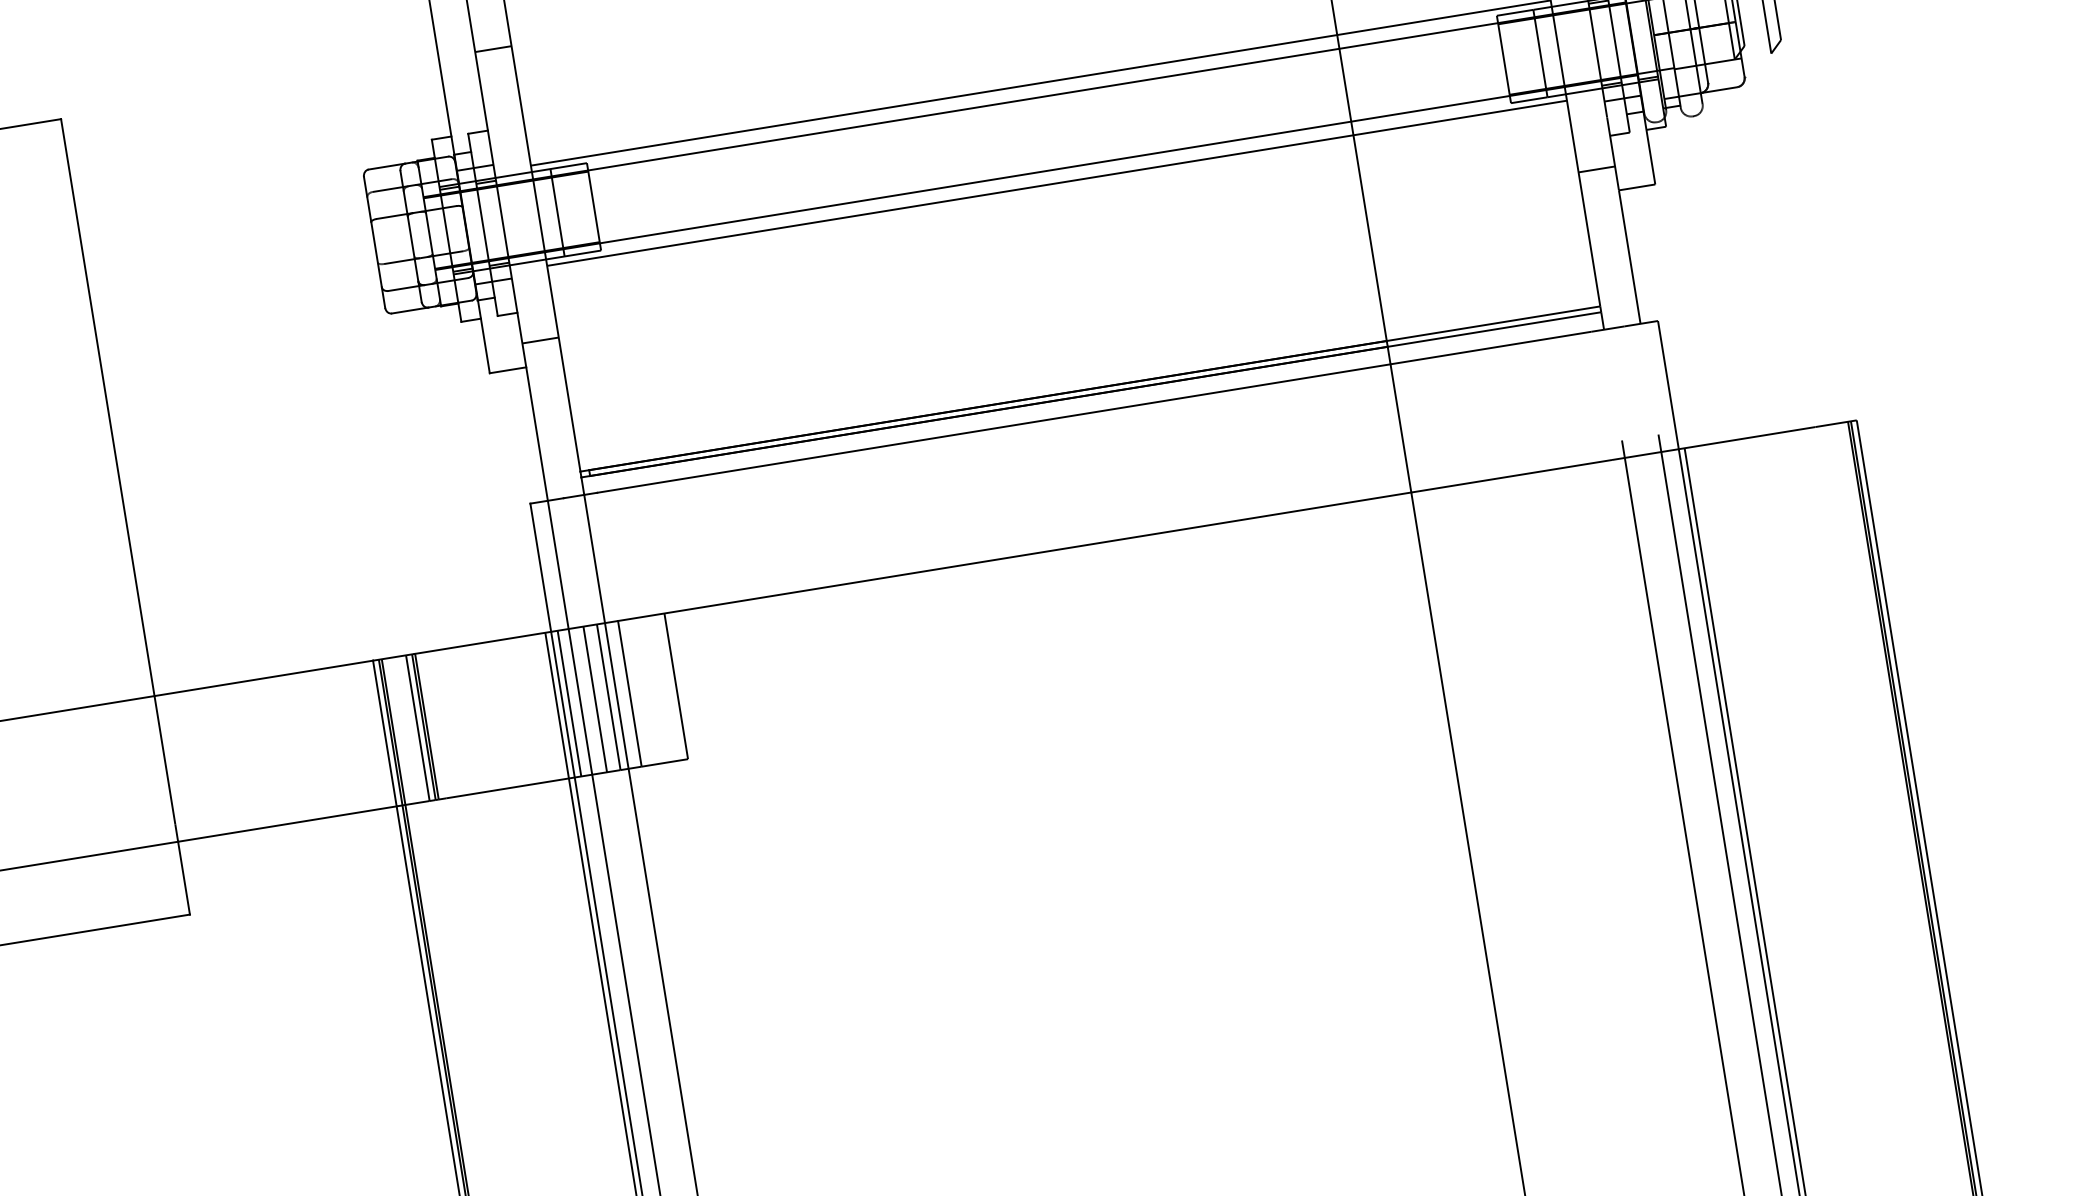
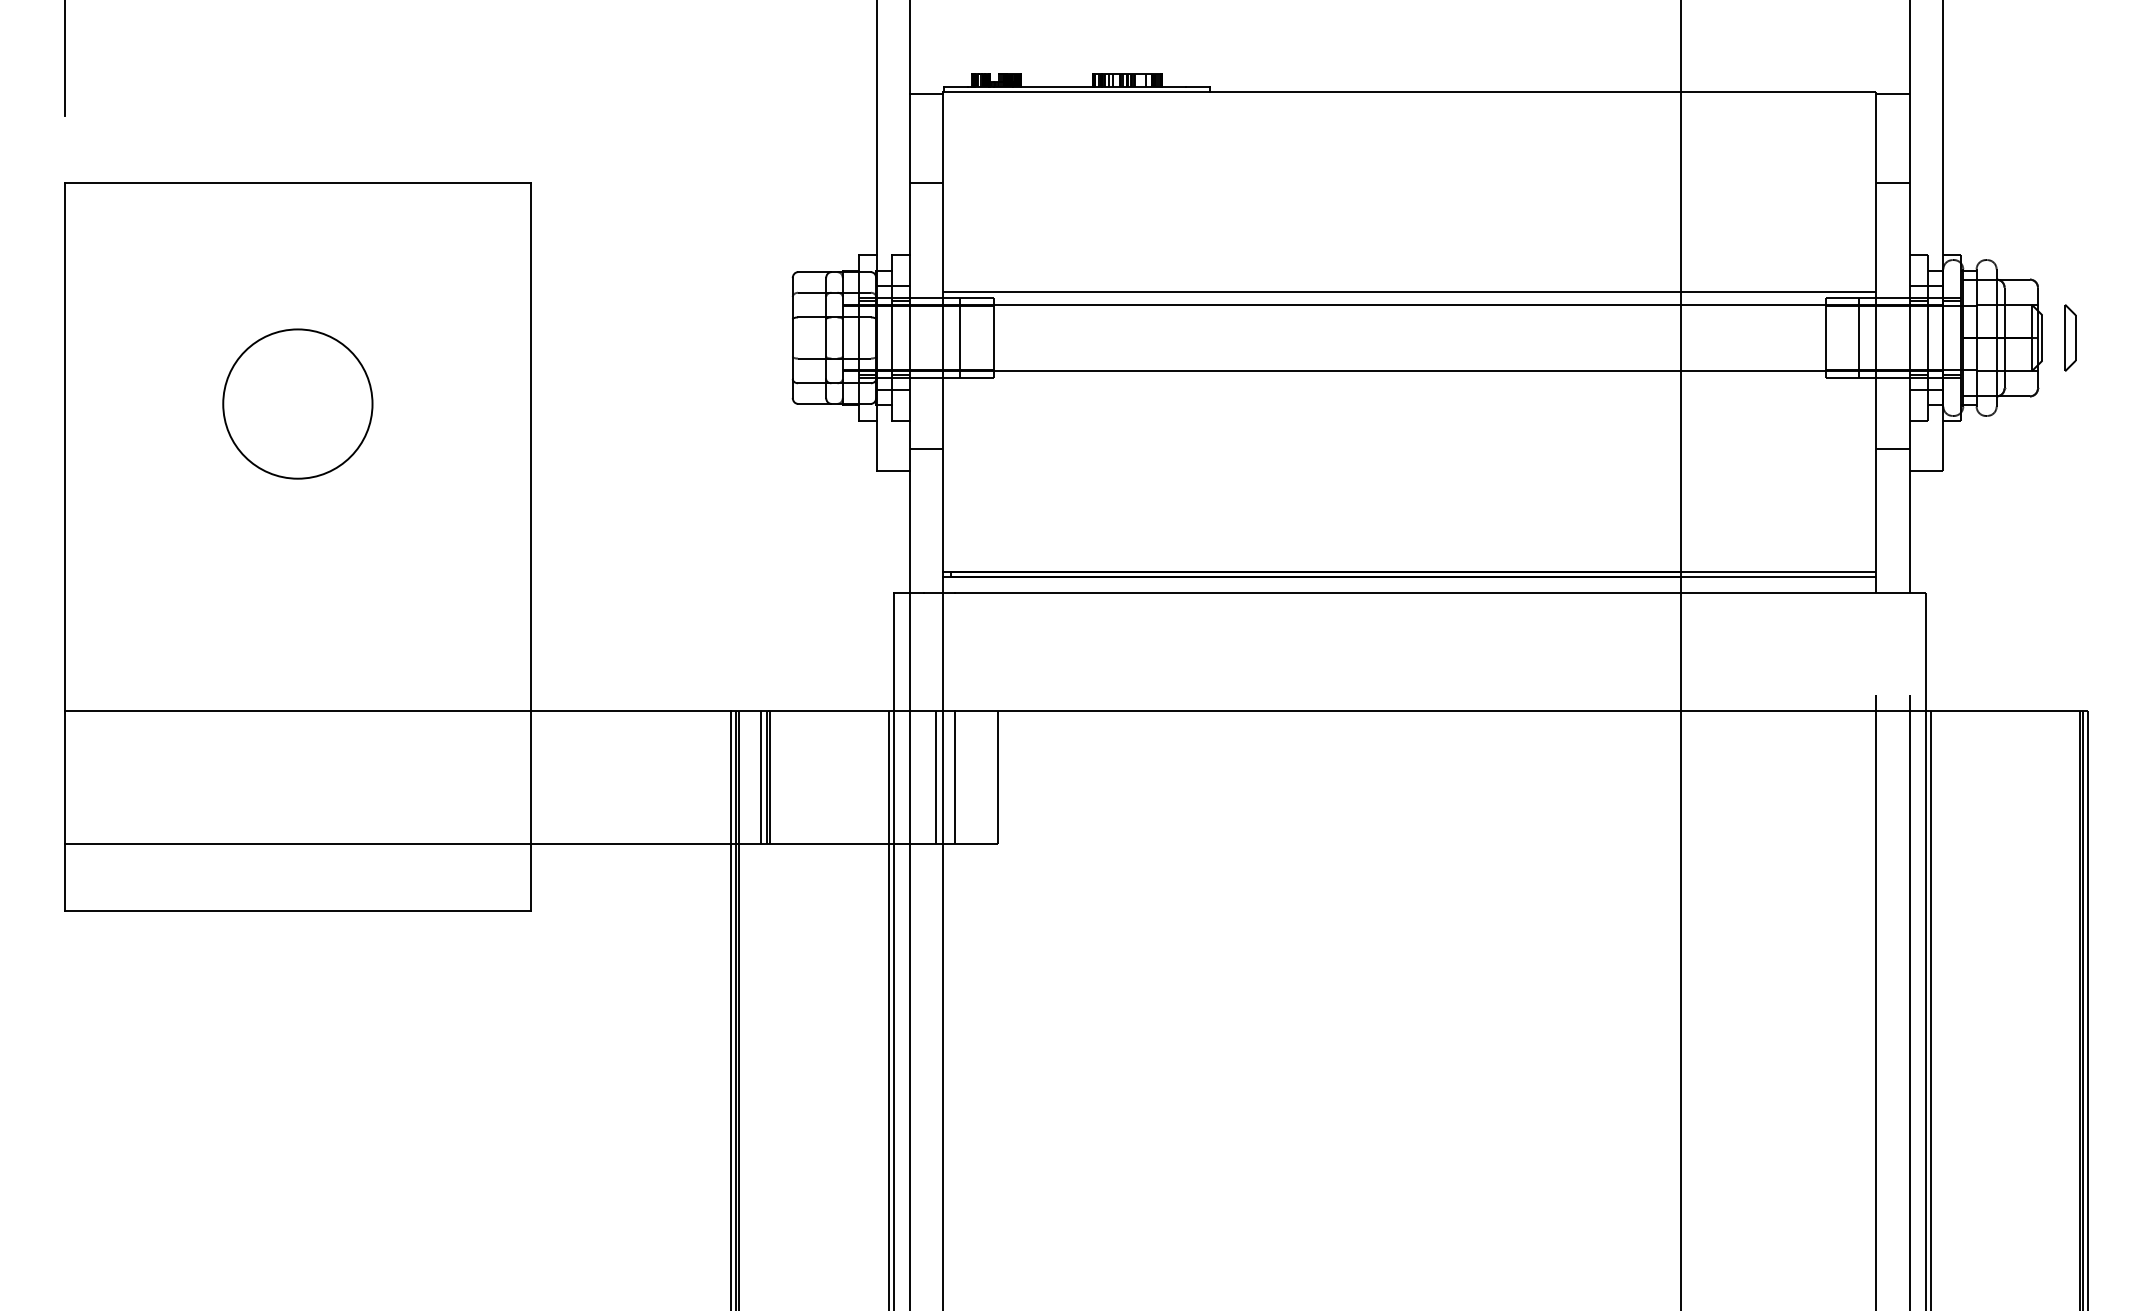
line: (1056, 182) -> (1409, 383), removed
line: (595, 698) -> (923, 776), removed
line: (568, 702) -> (899, 776), removed

